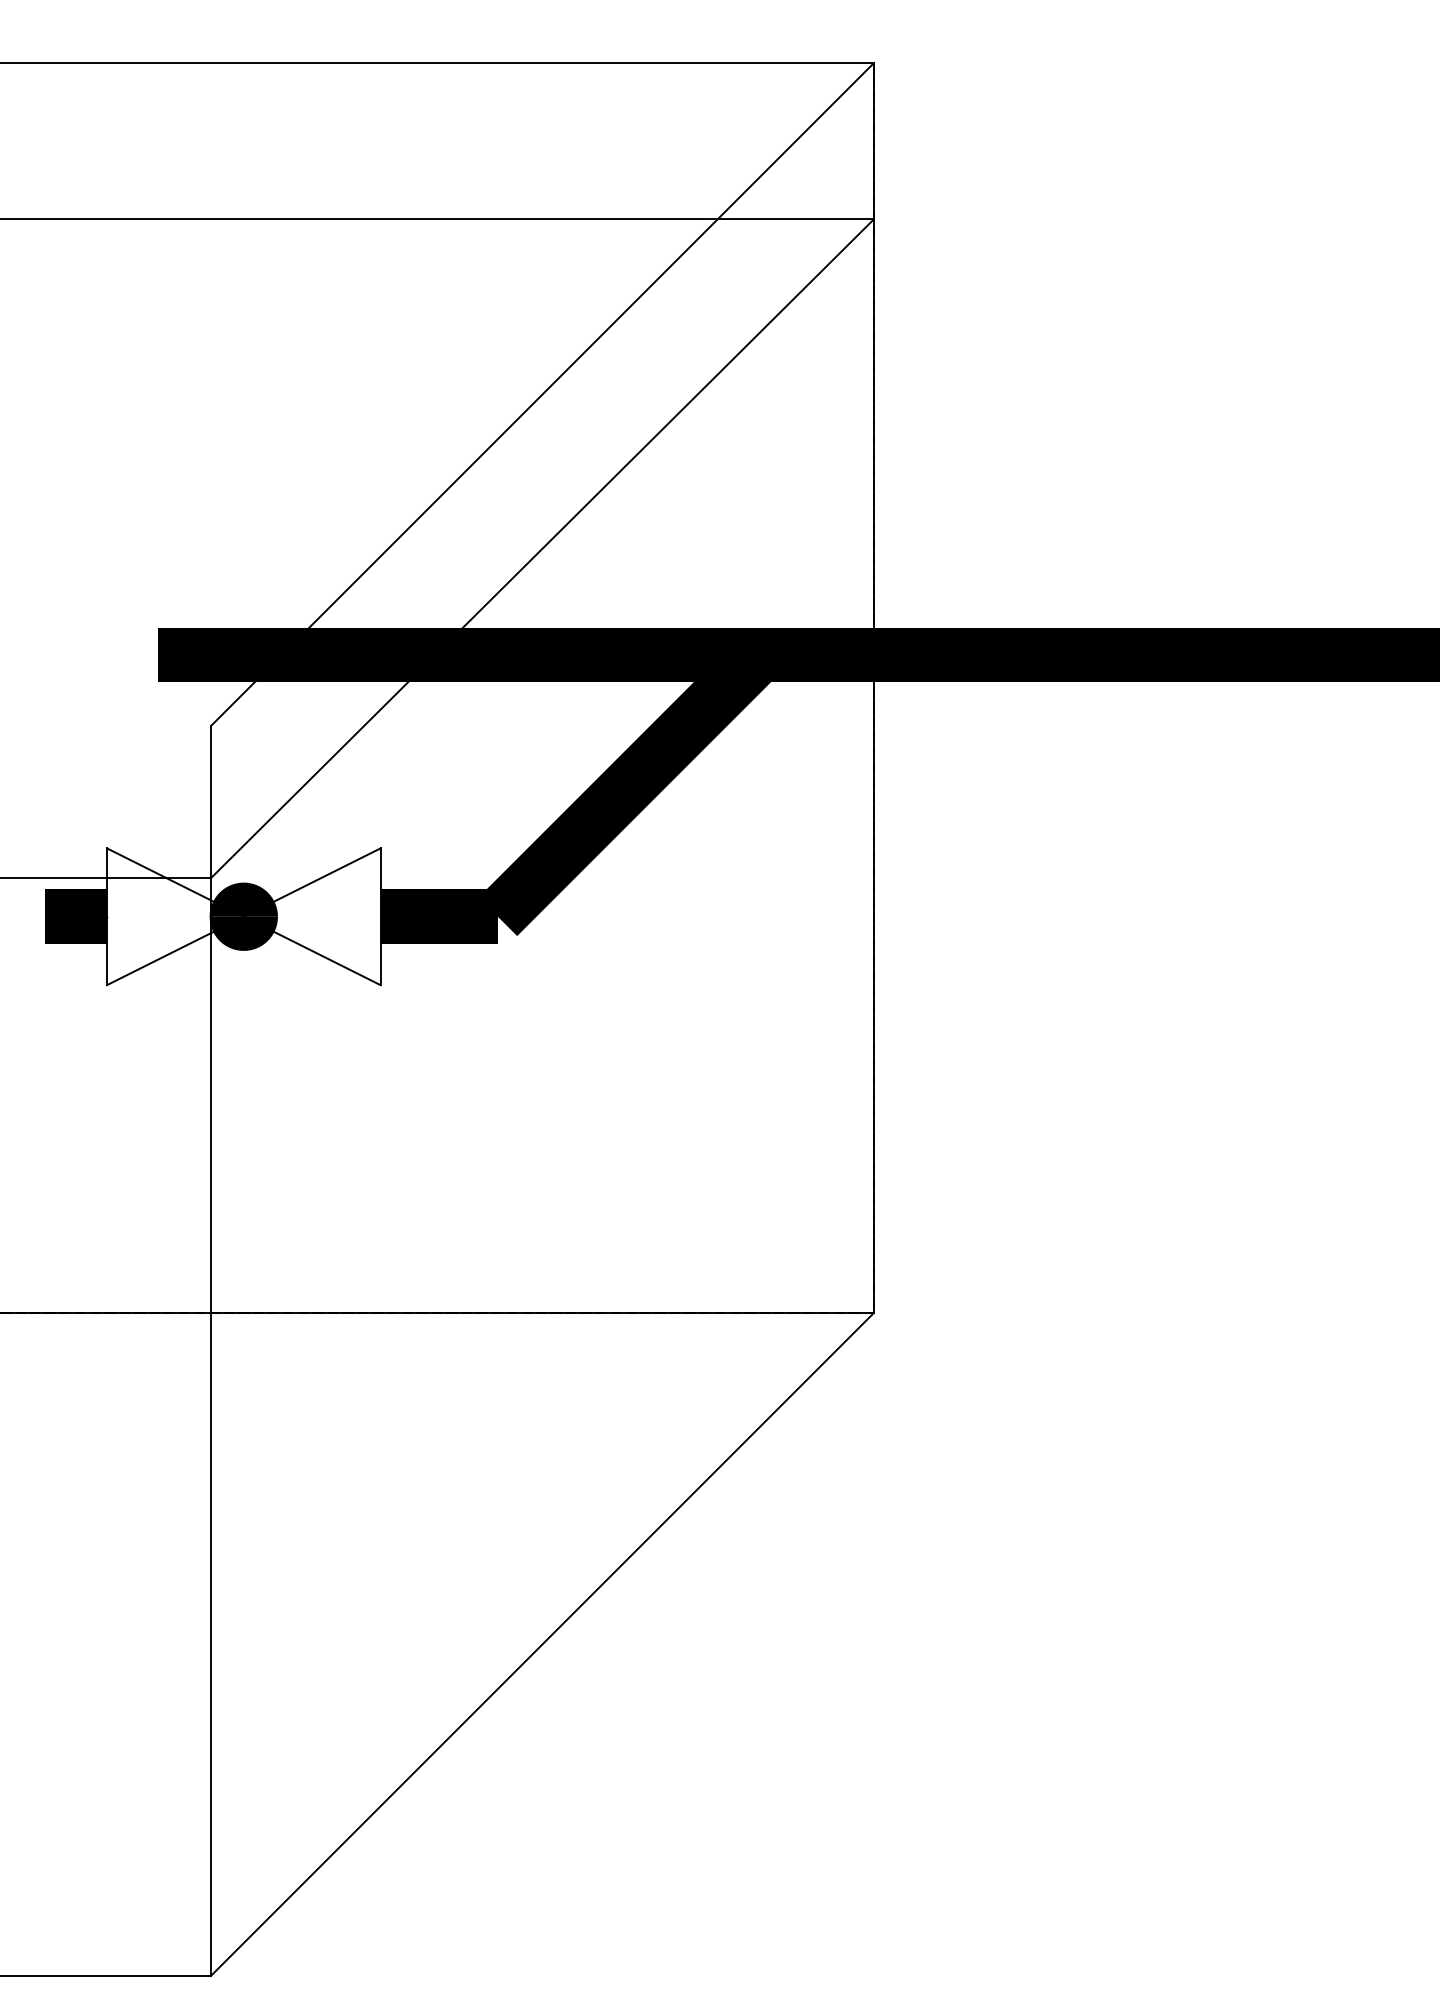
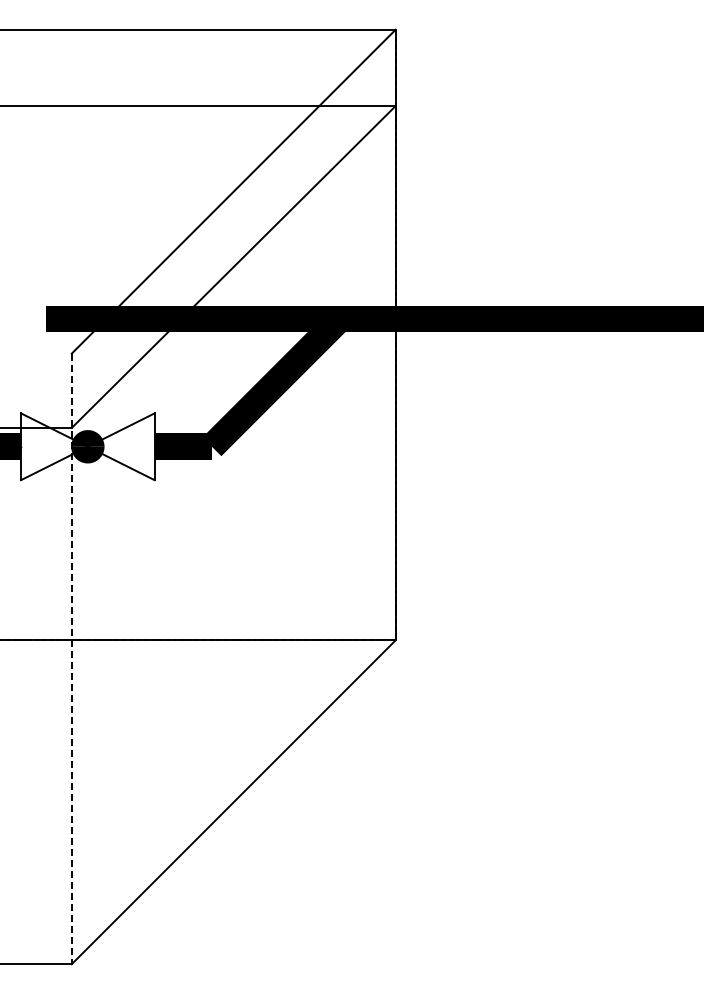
line: (210, 1352) -> (71, 659), solid -> dashed

